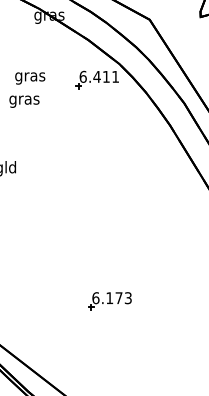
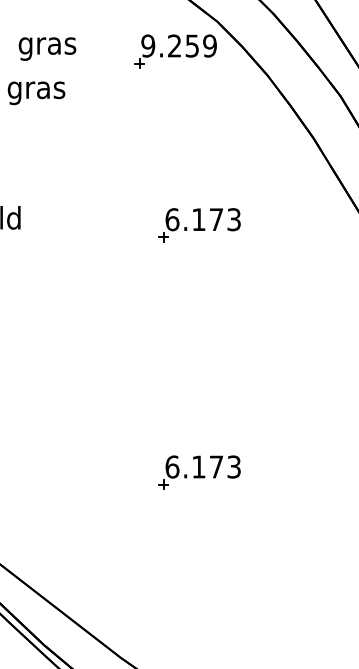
text: (99, 76) -> (179, 45), 6.411 -> 9.259
part: (109, 171) -> (198, 225), added

